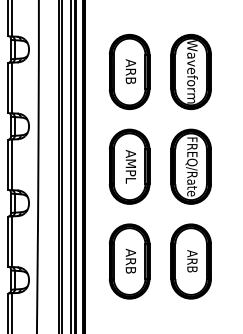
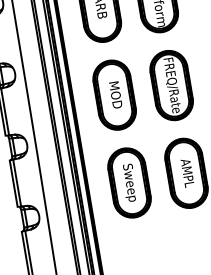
text: (130, 166) -> (115, 94), AMPL -> MOD
text: (129, 261) -> (129, 182), ARB -> Sweep
text: (192, 261) -> (187, 173), ARB -> AMPL

